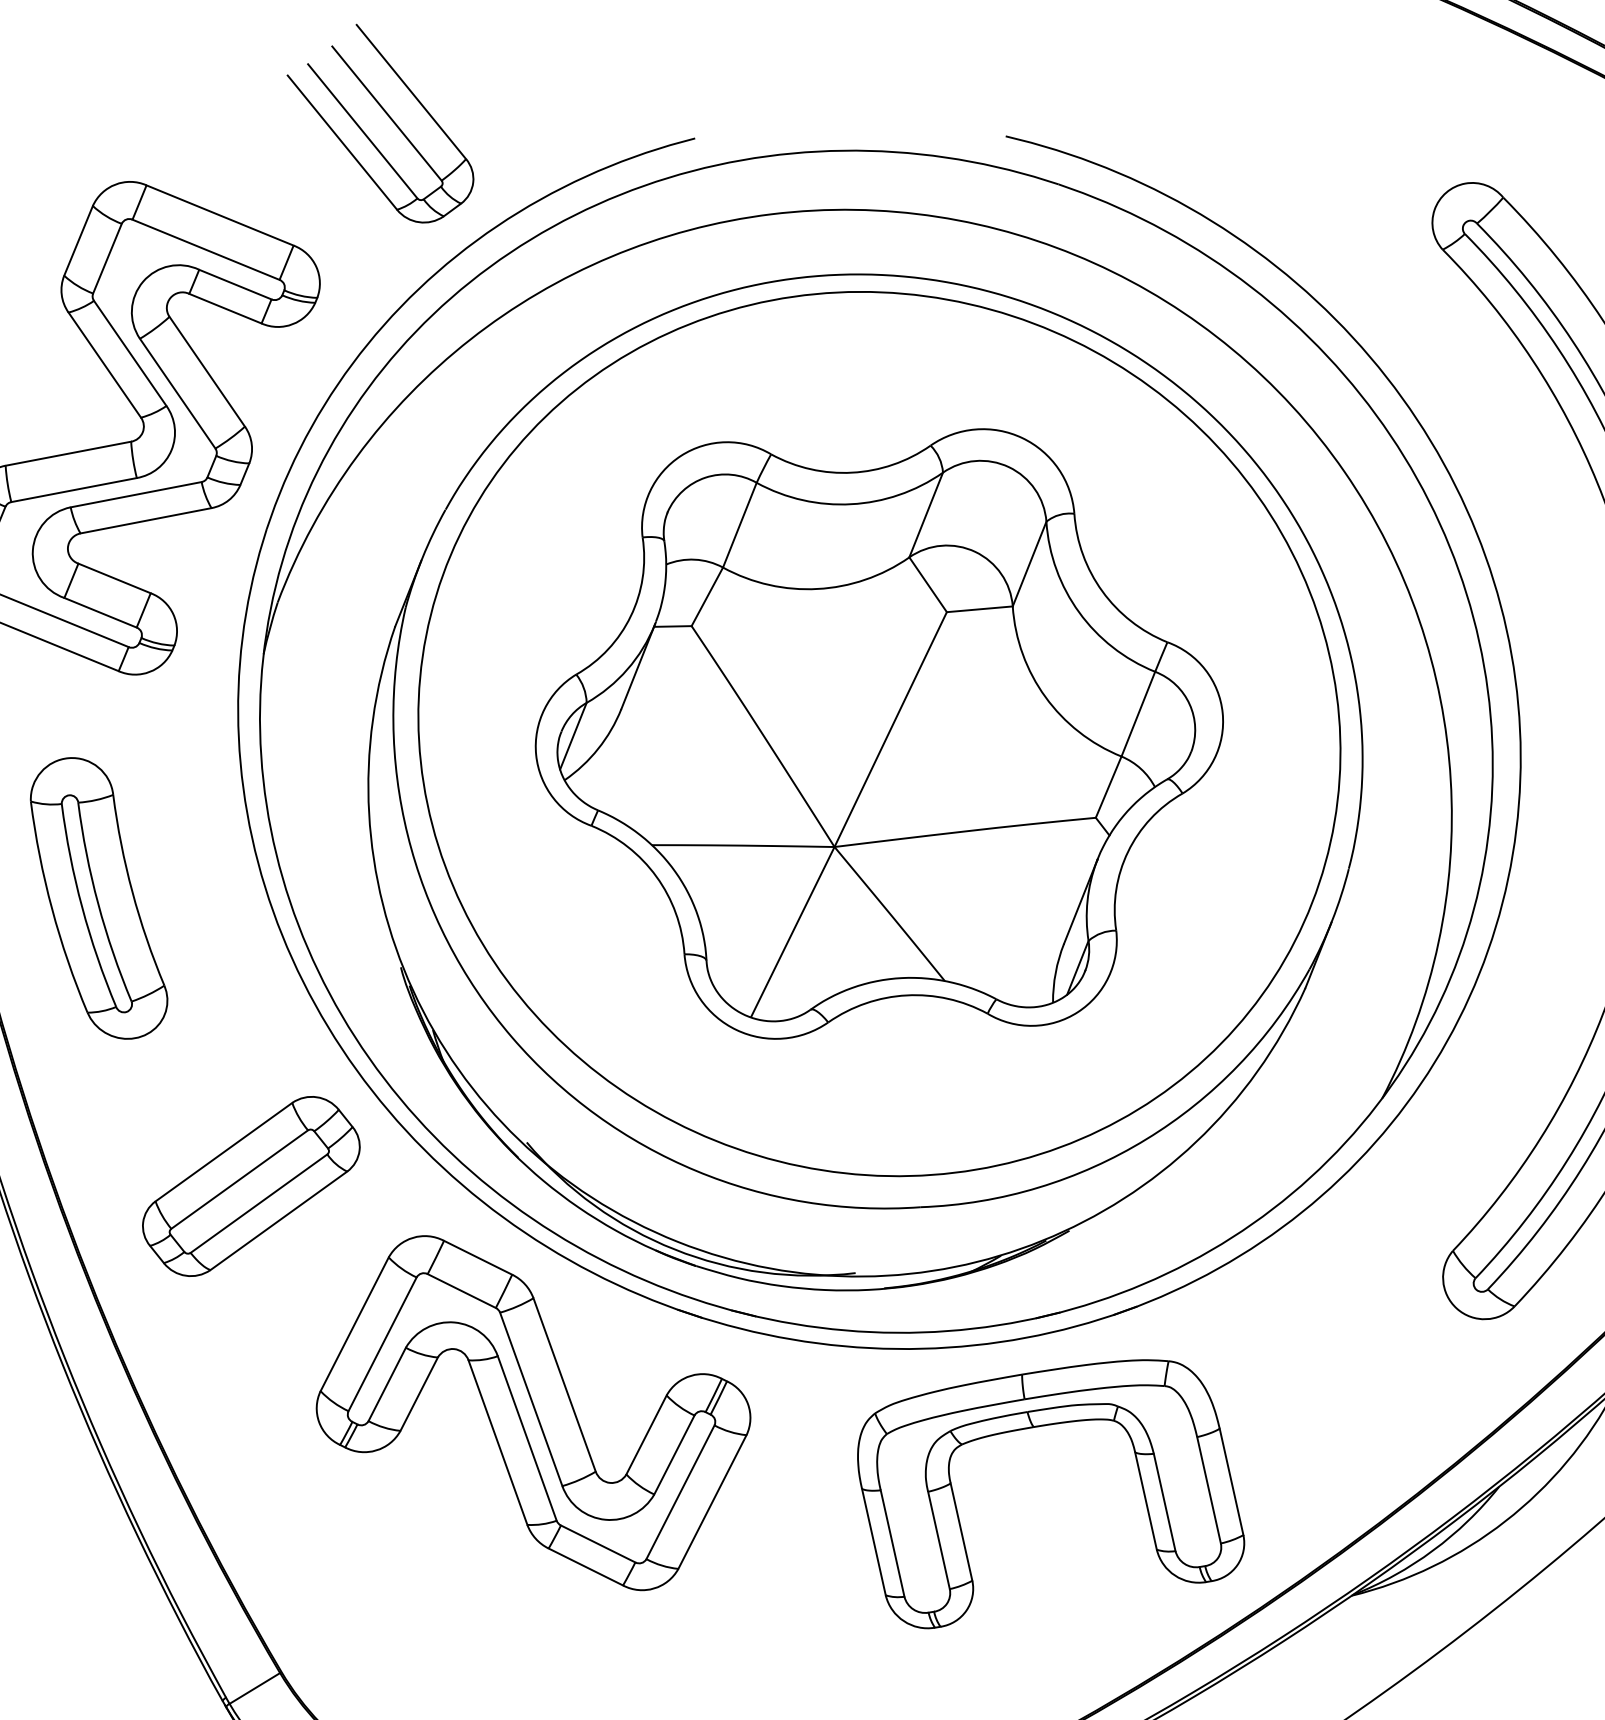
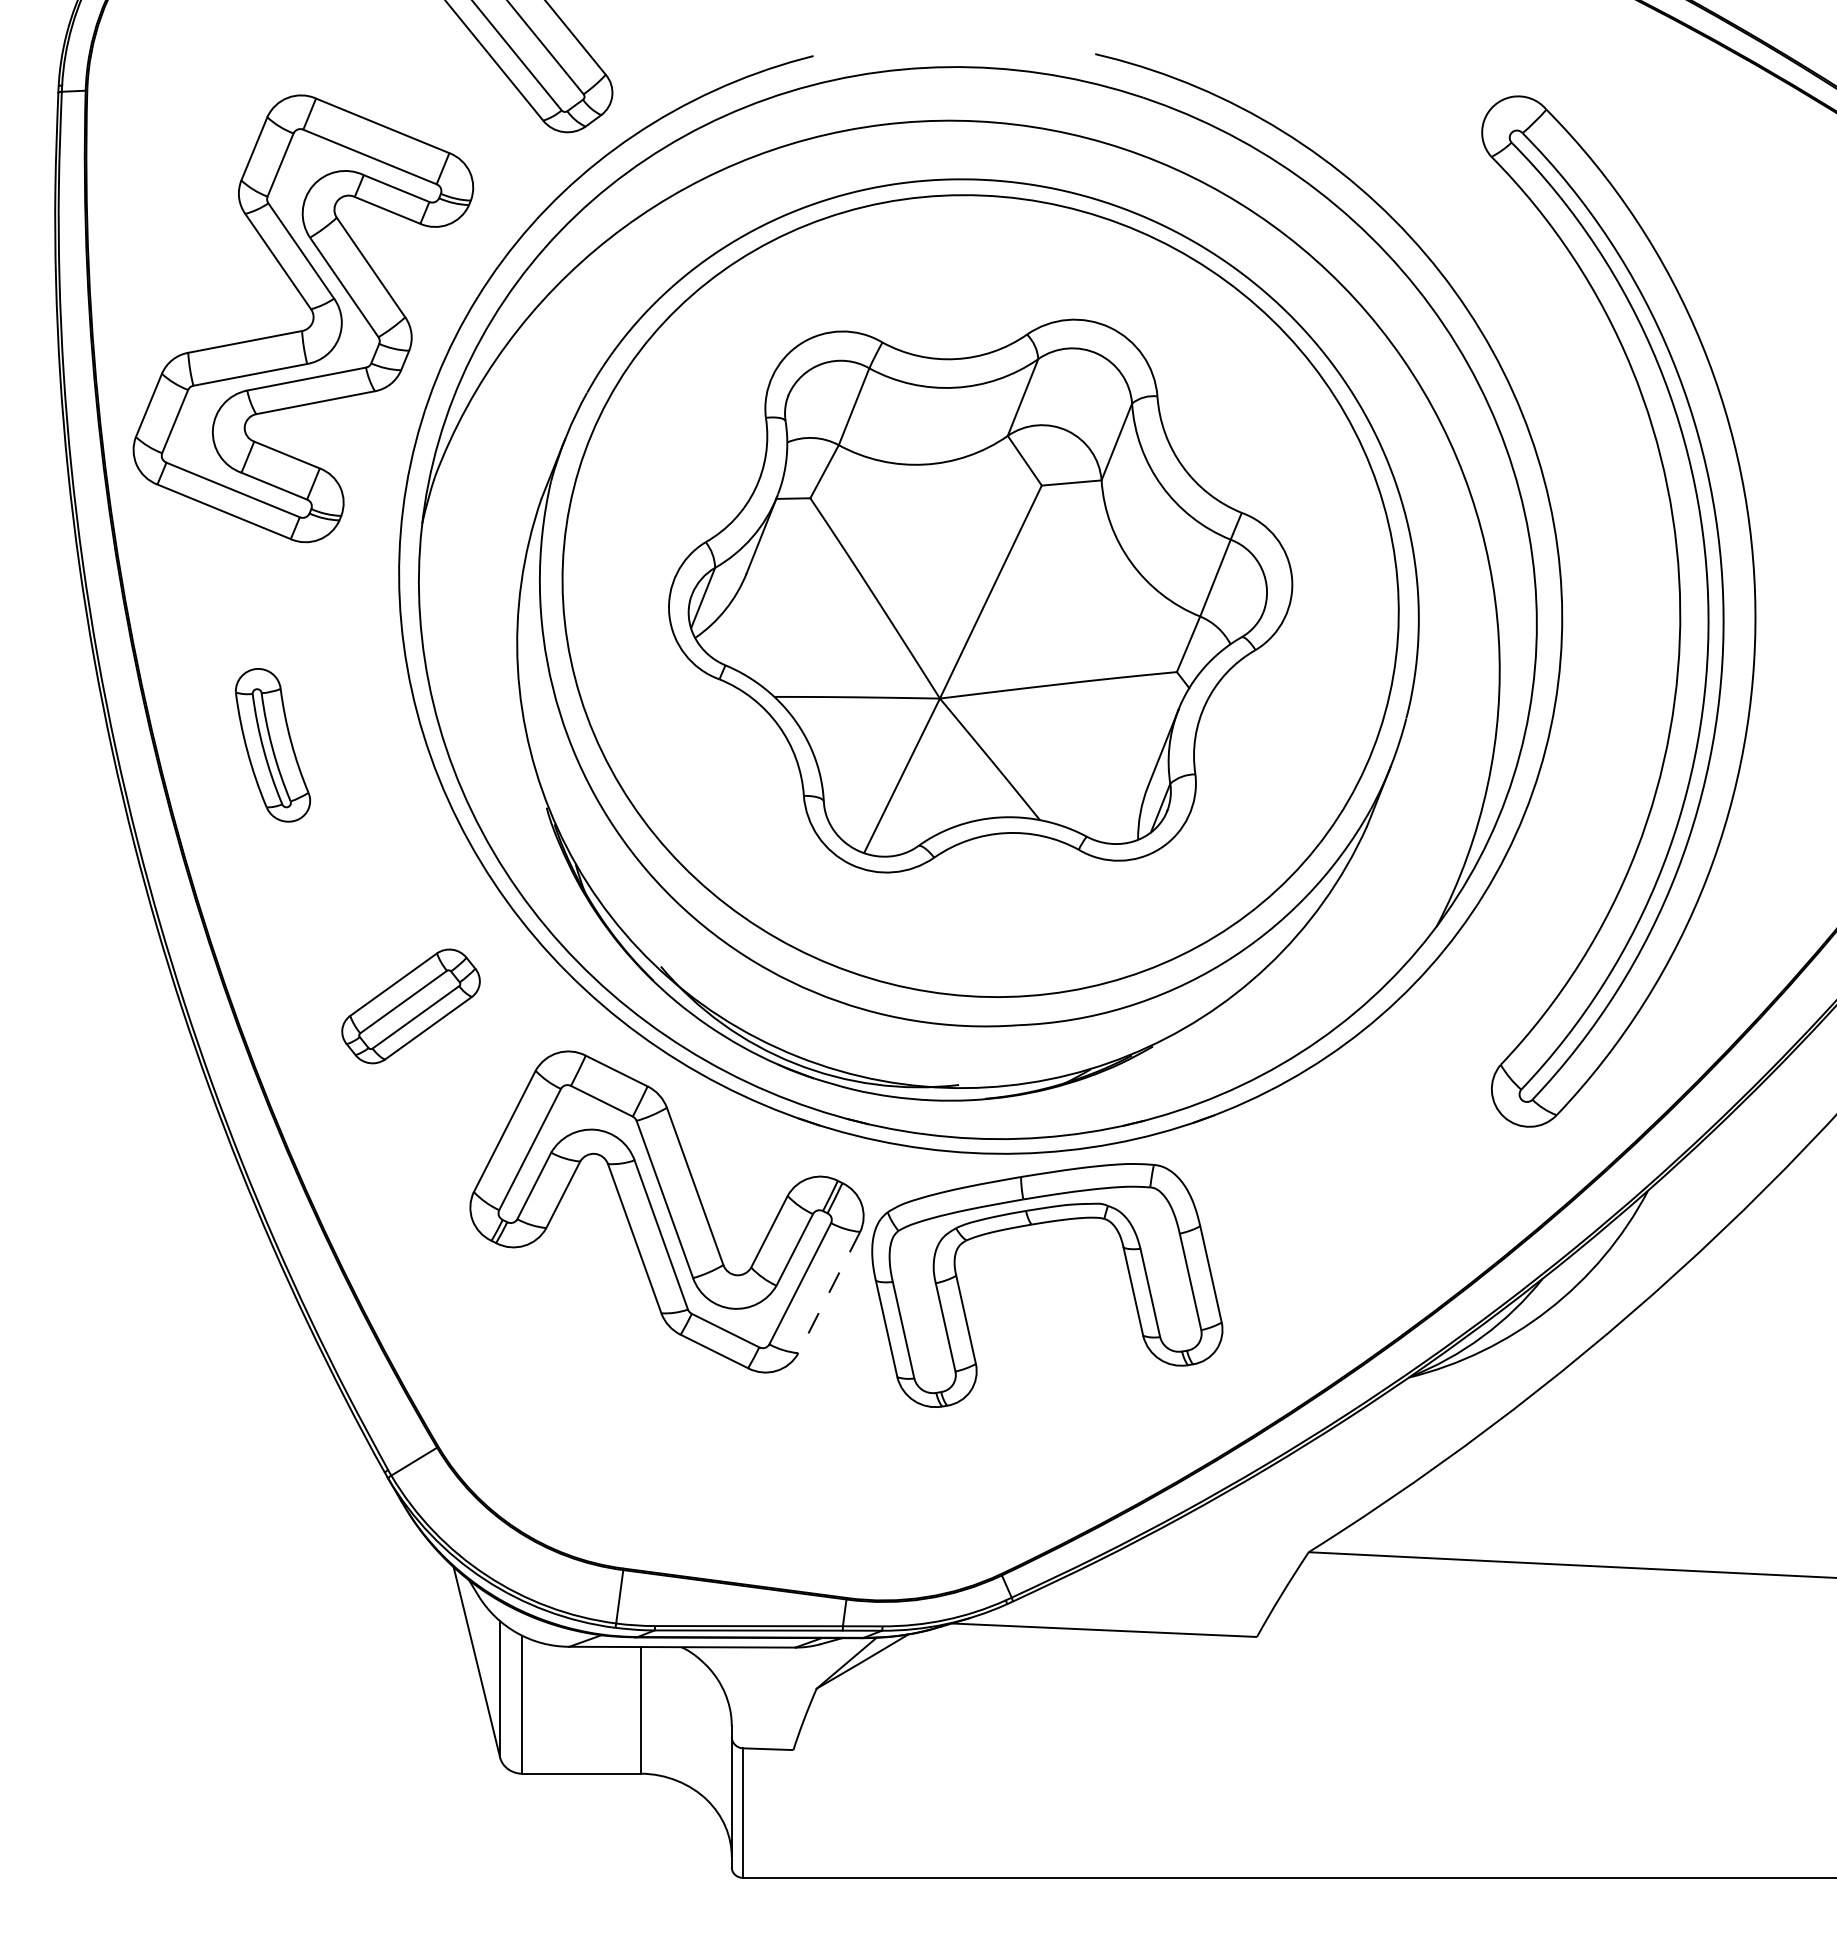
part: (98, 898) -> (272, 745), size x0.6
part: (250, 1186) -> (410, 1006), size x0.7
part: (1036, 1428) -> (1034, 1225), moved
line: (712, 1503) -> (829, 1293), solid -> dashed

